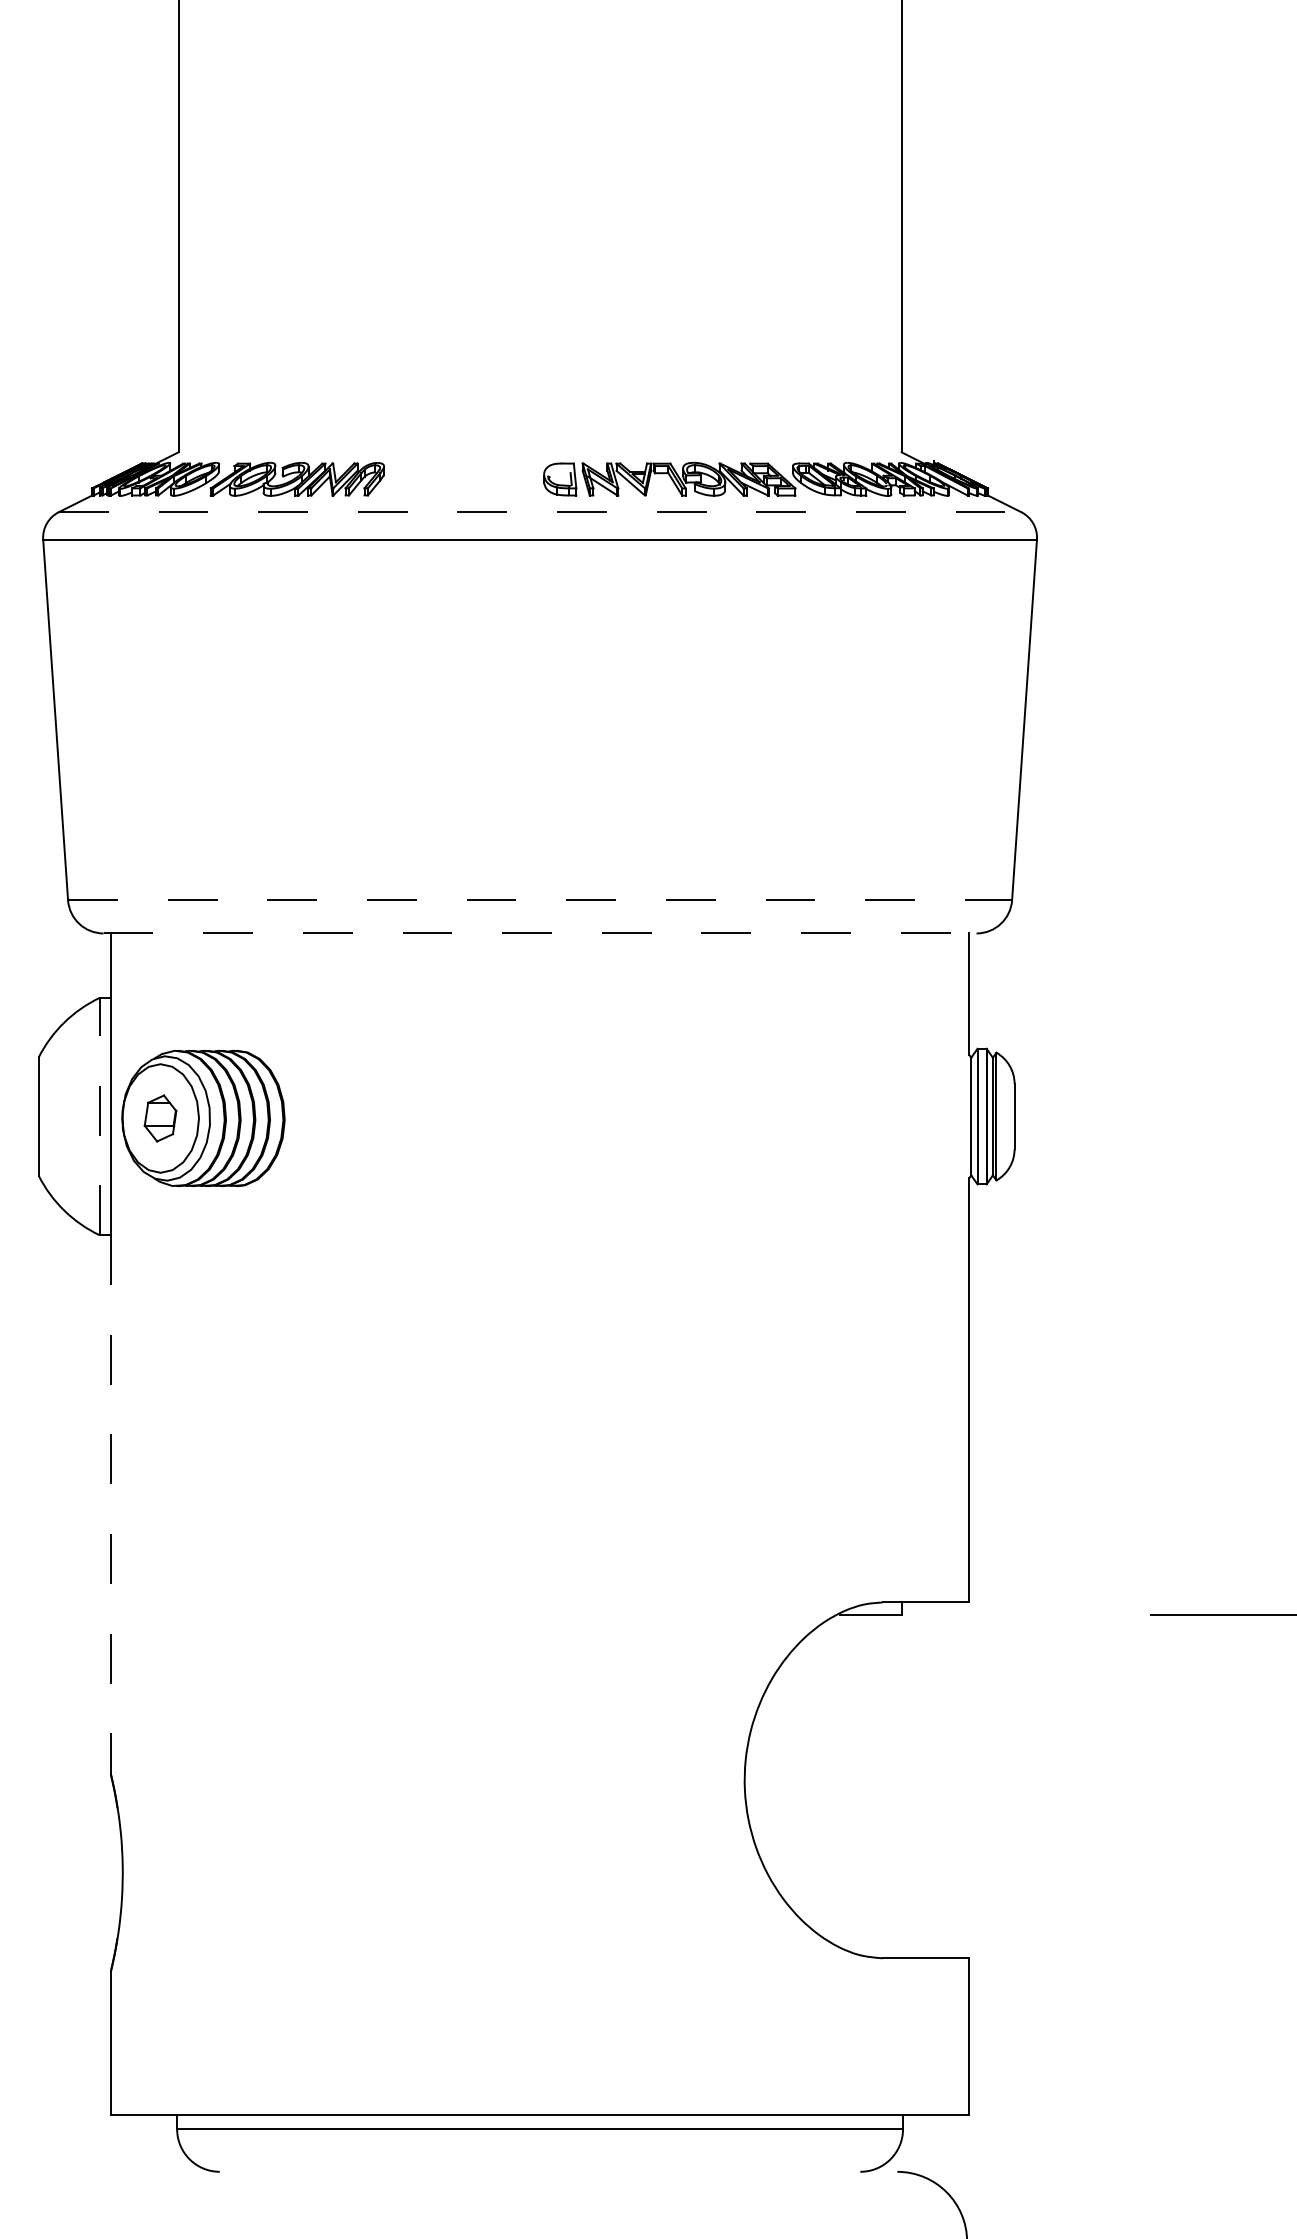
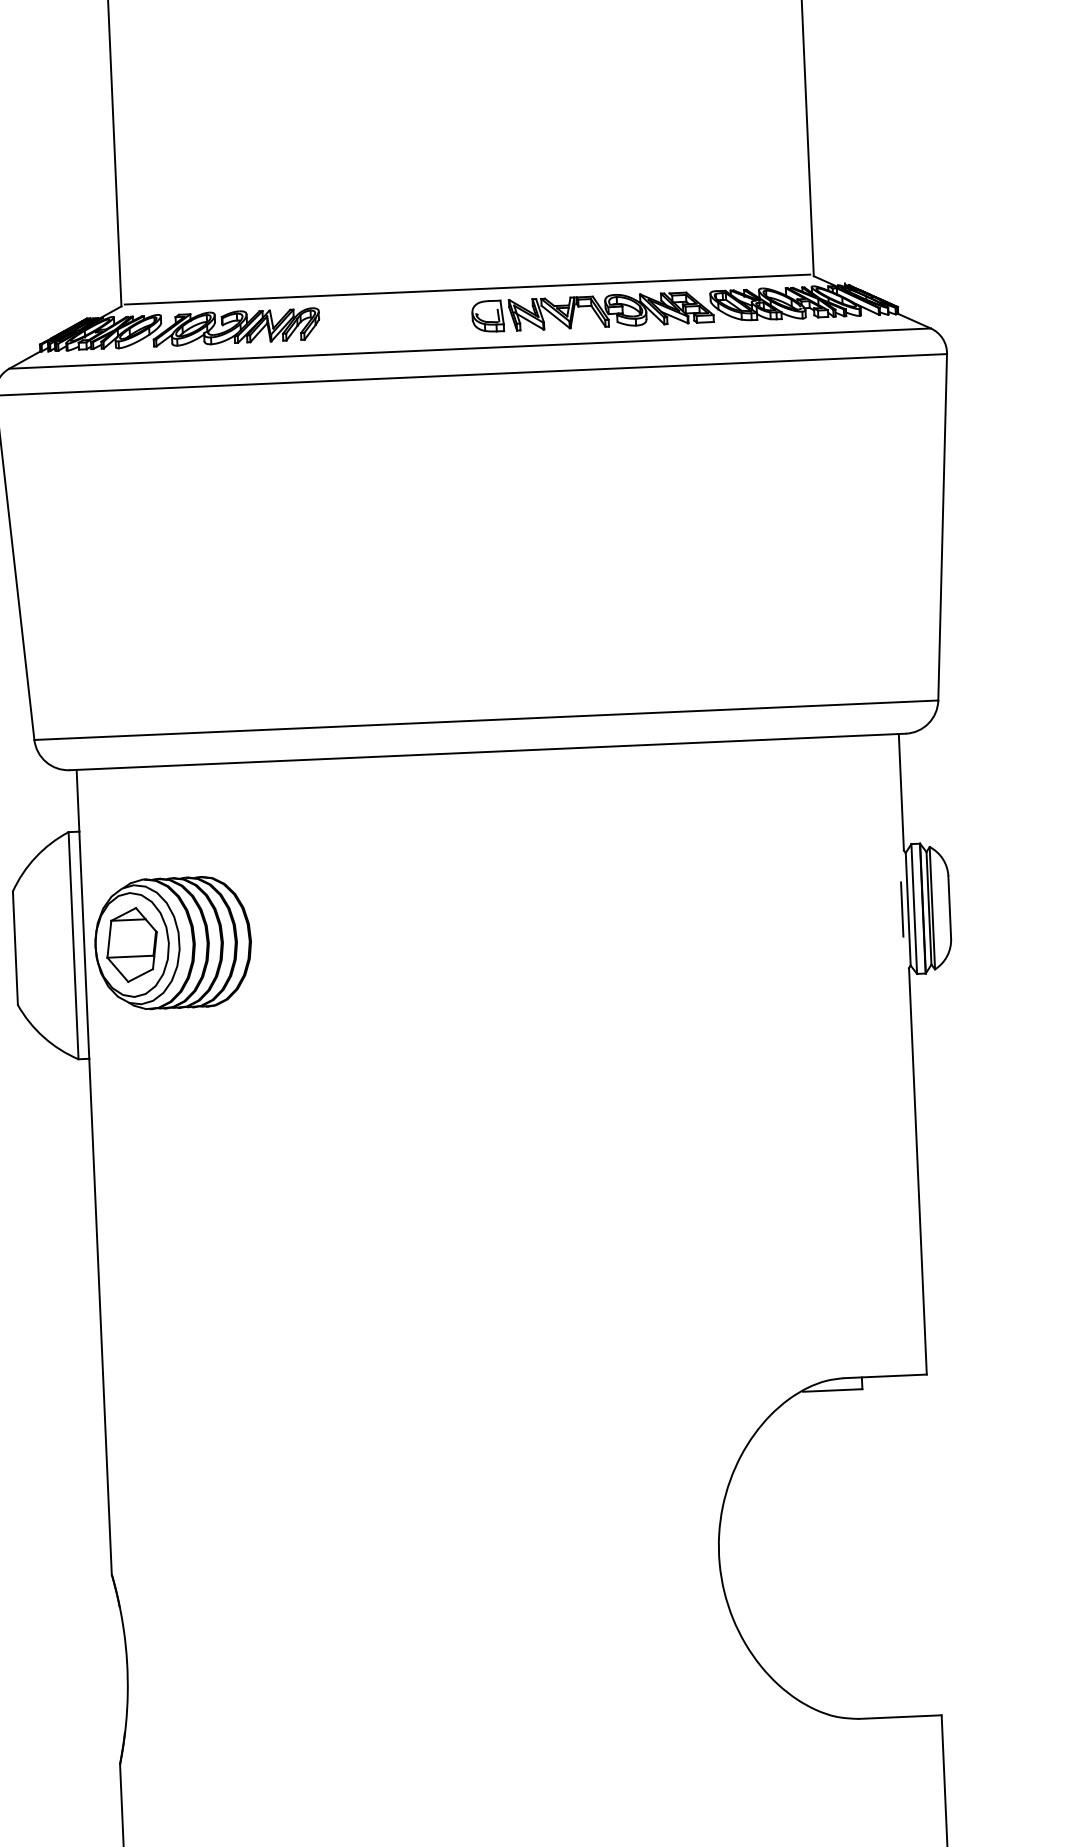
line: (540, 450) -> (467, 289), added
line: (540, 512) -> (470, 348), dashed -> solid
line: (540, 900) -> (486, 720), dashed -> solid
line: (540, 933) -> (488, 751), dashed -> solid
line: (99, 1116) -> (73, 945), dashed -> solid
line: (964, 1116) -> (901, 909), added
part: (160, 1118) -> (132, 944), size x1.67
line: (110, 1504) -> (100, 1316), dashed -> solid

